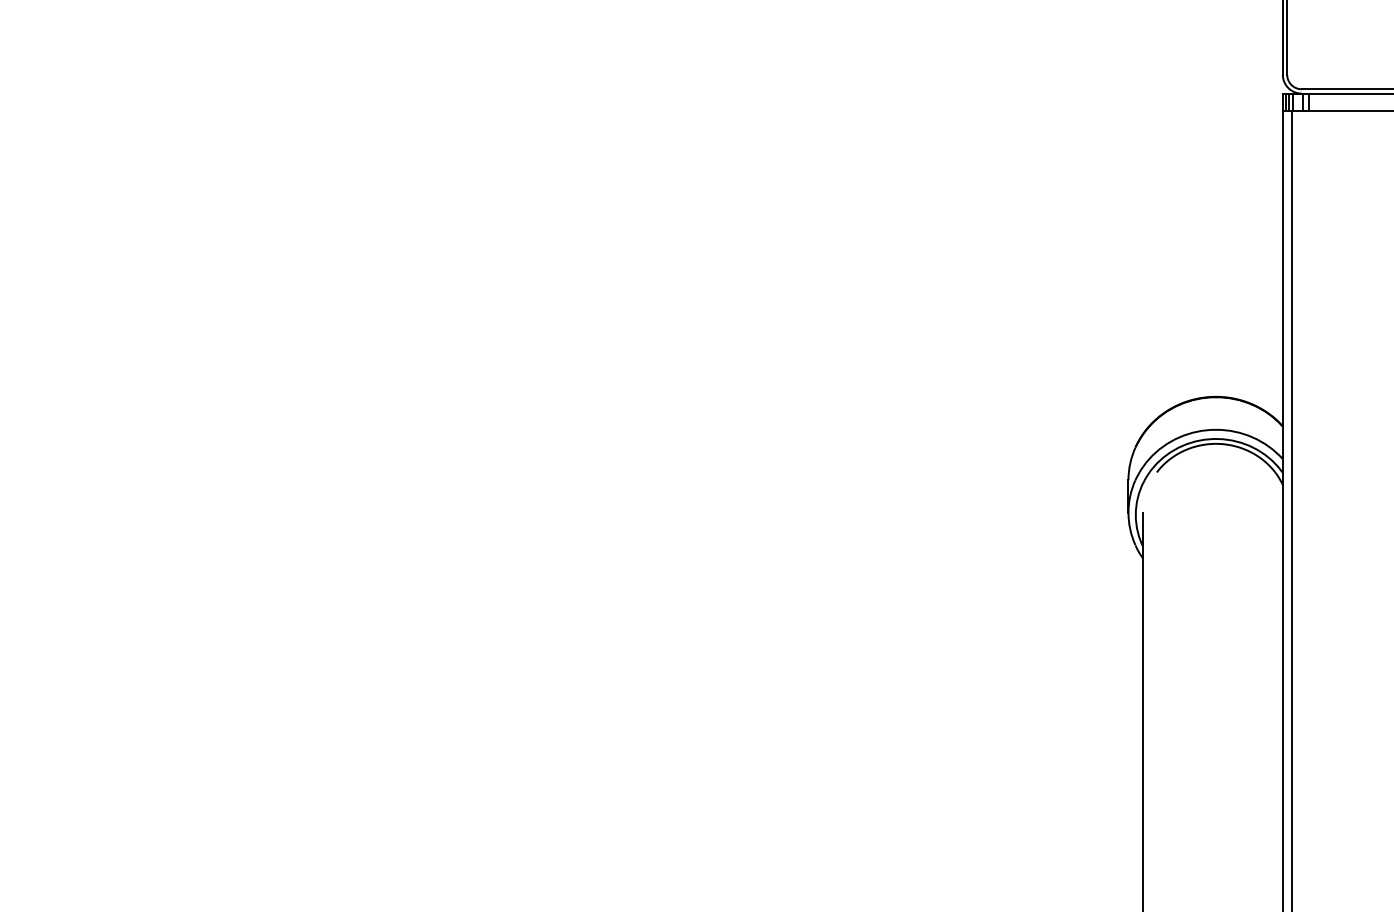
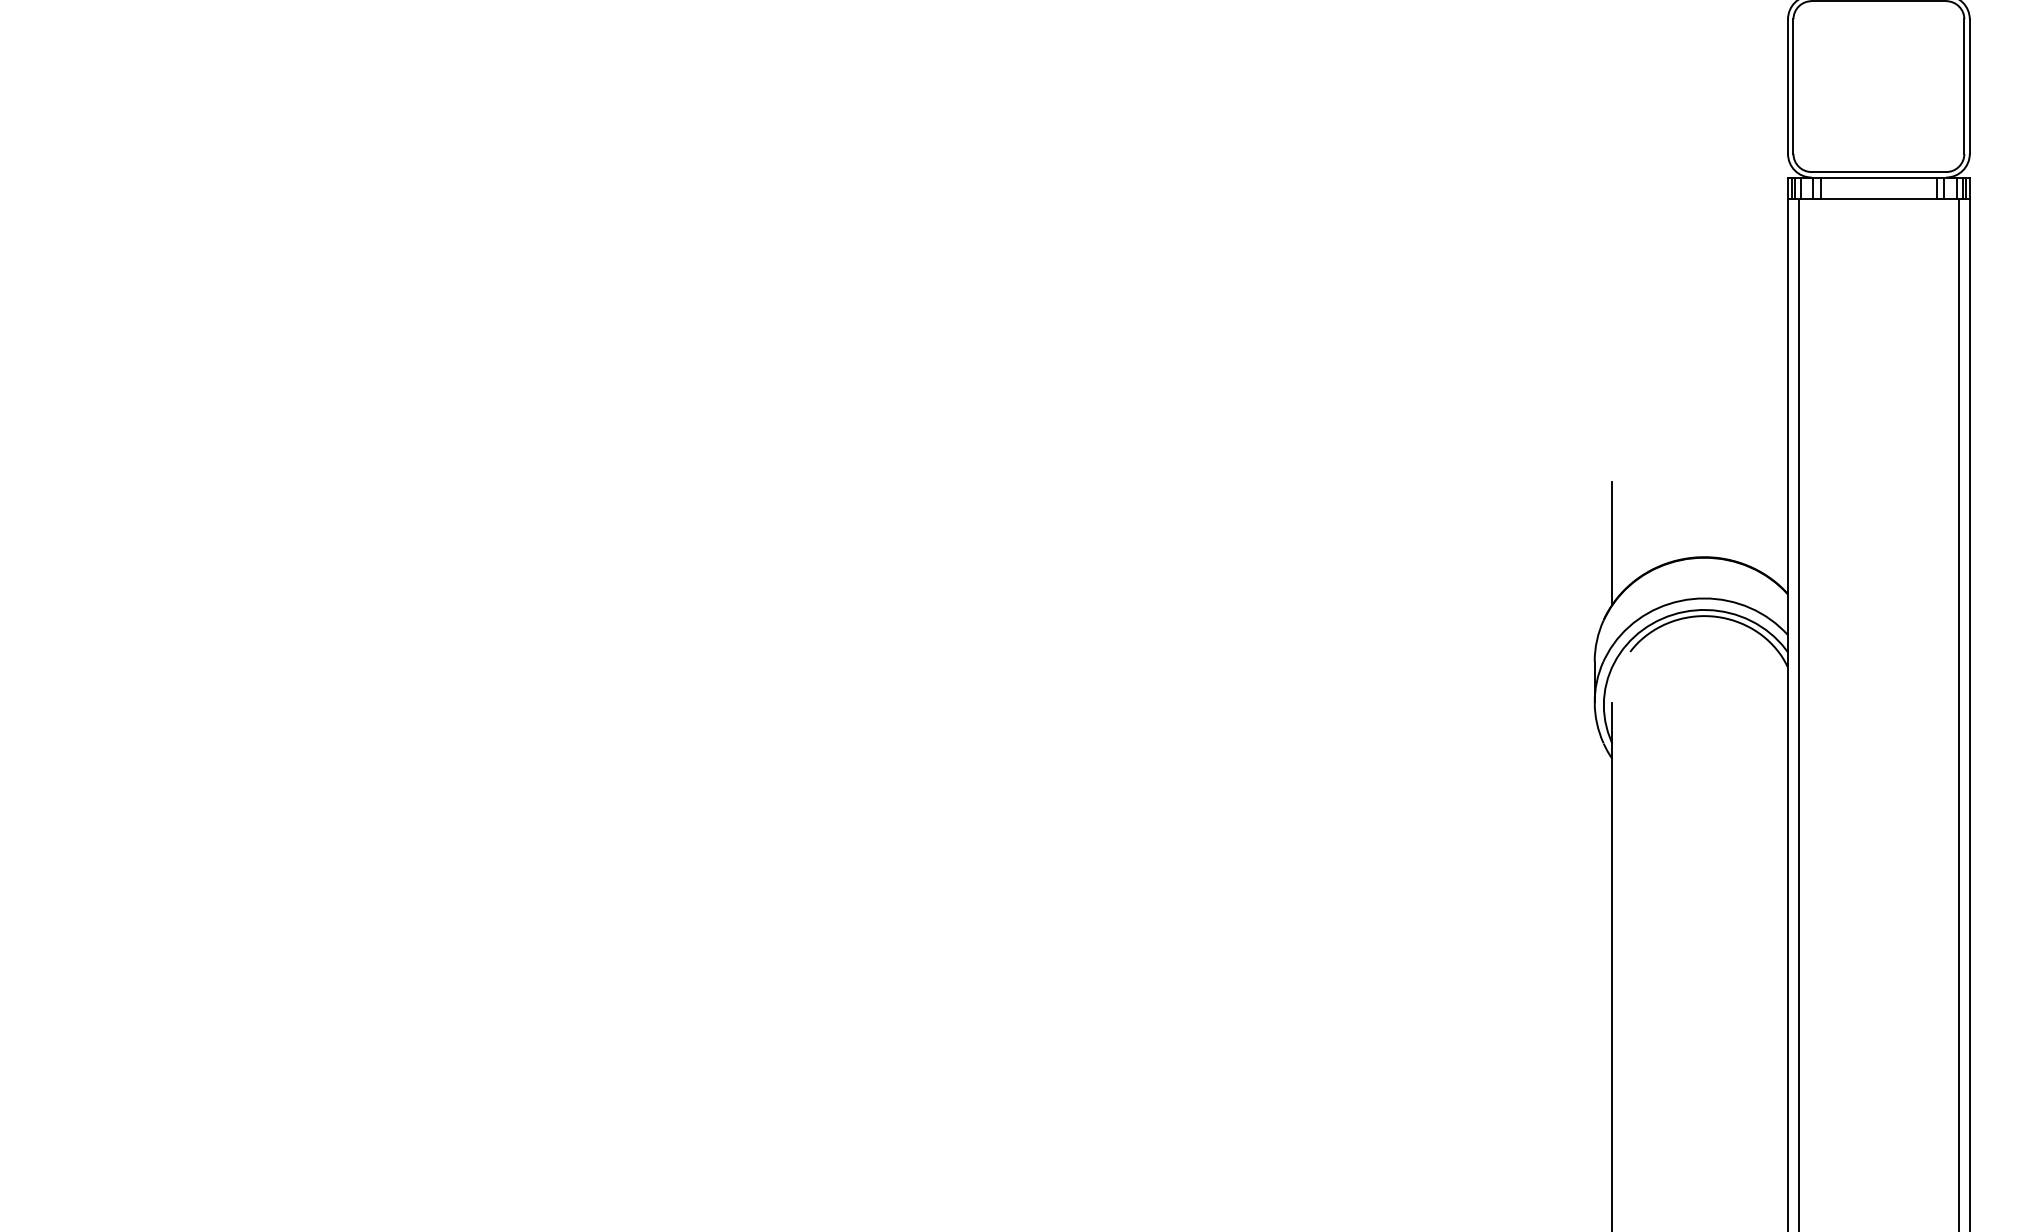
line: (1142, 385) -> (1612, 543), added

